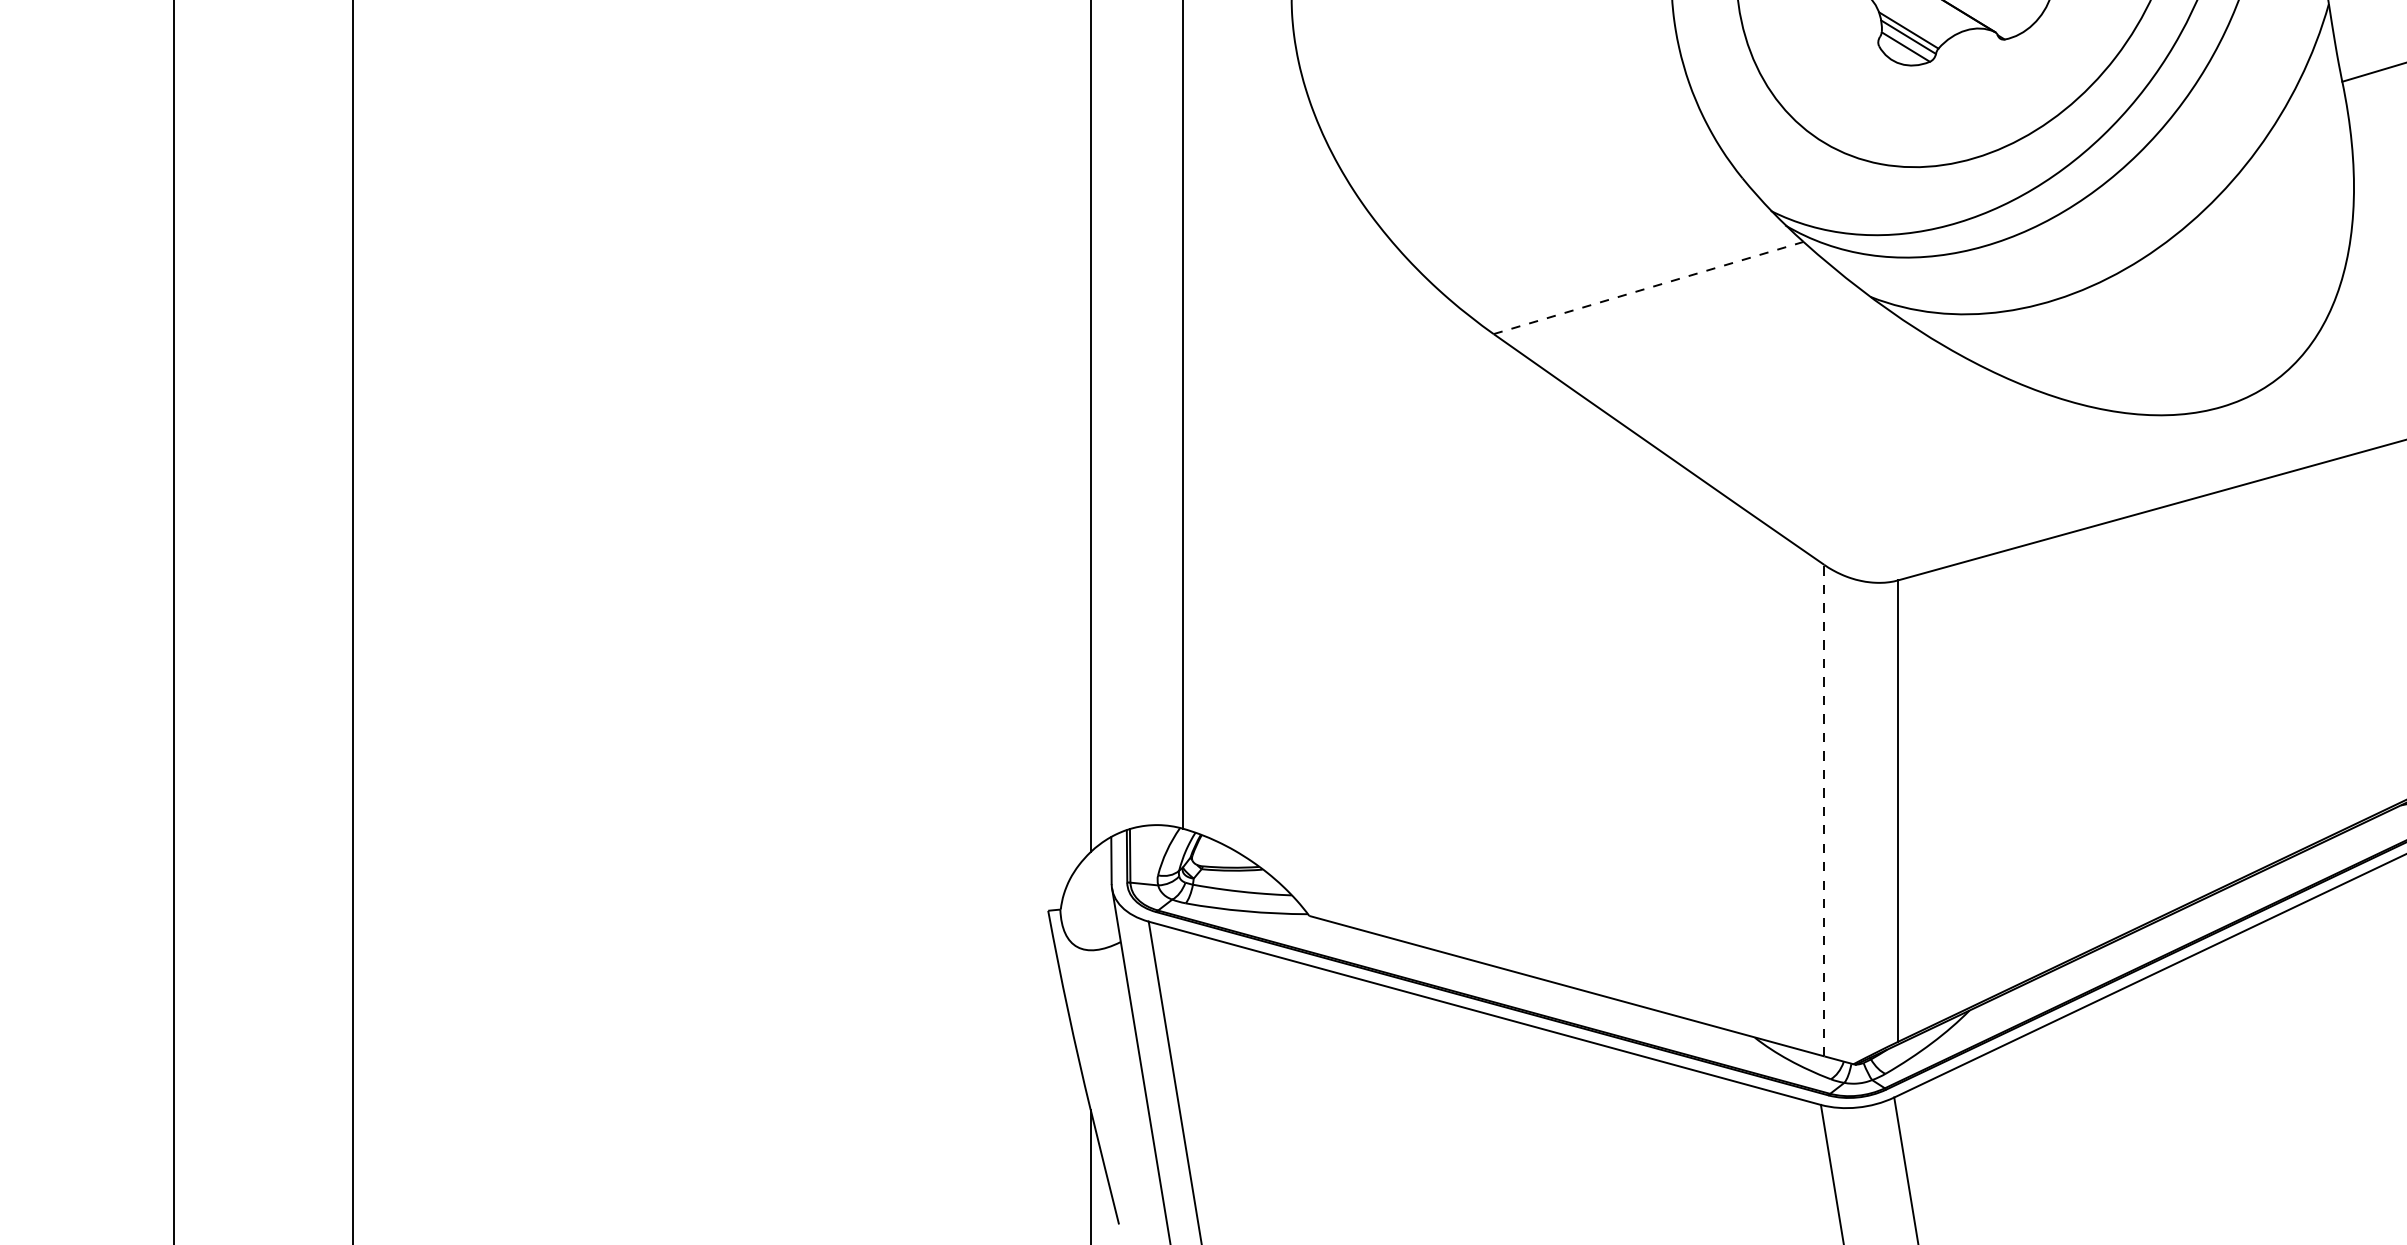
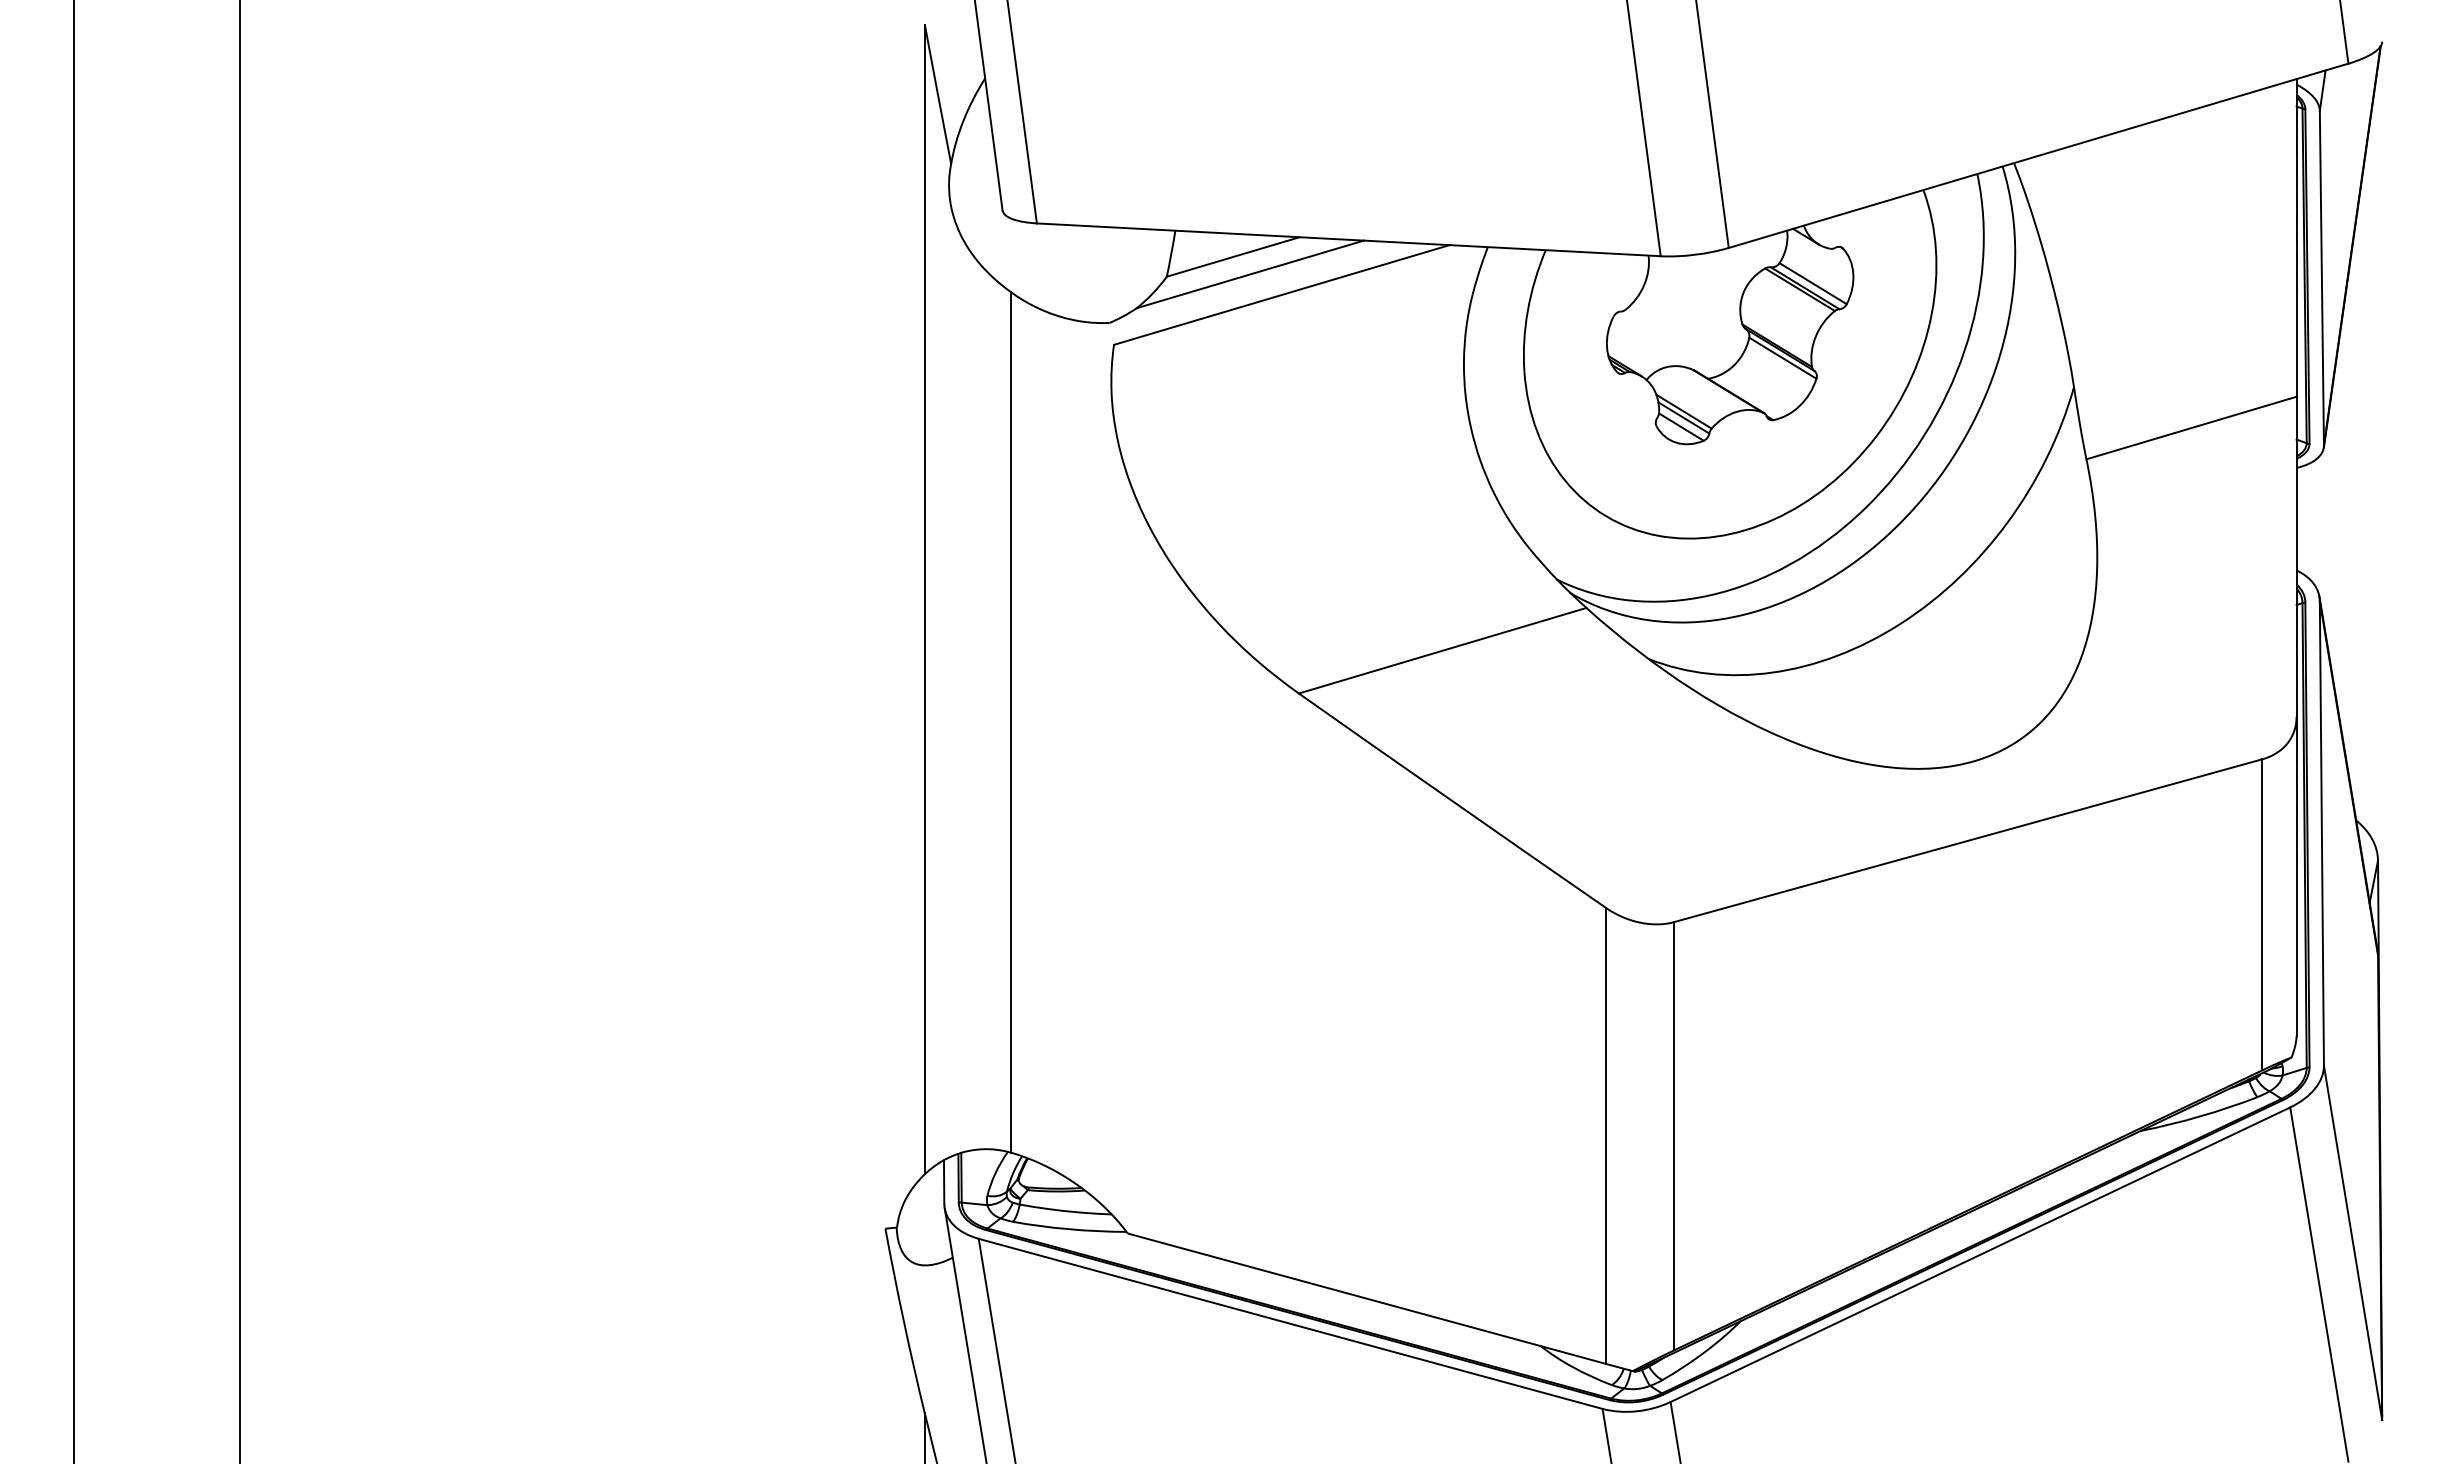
line: (1649, 287) -> (1443, 650), dashed -> solid
line: (1824, 810) -> (1605, 1135), dashed -> solid

